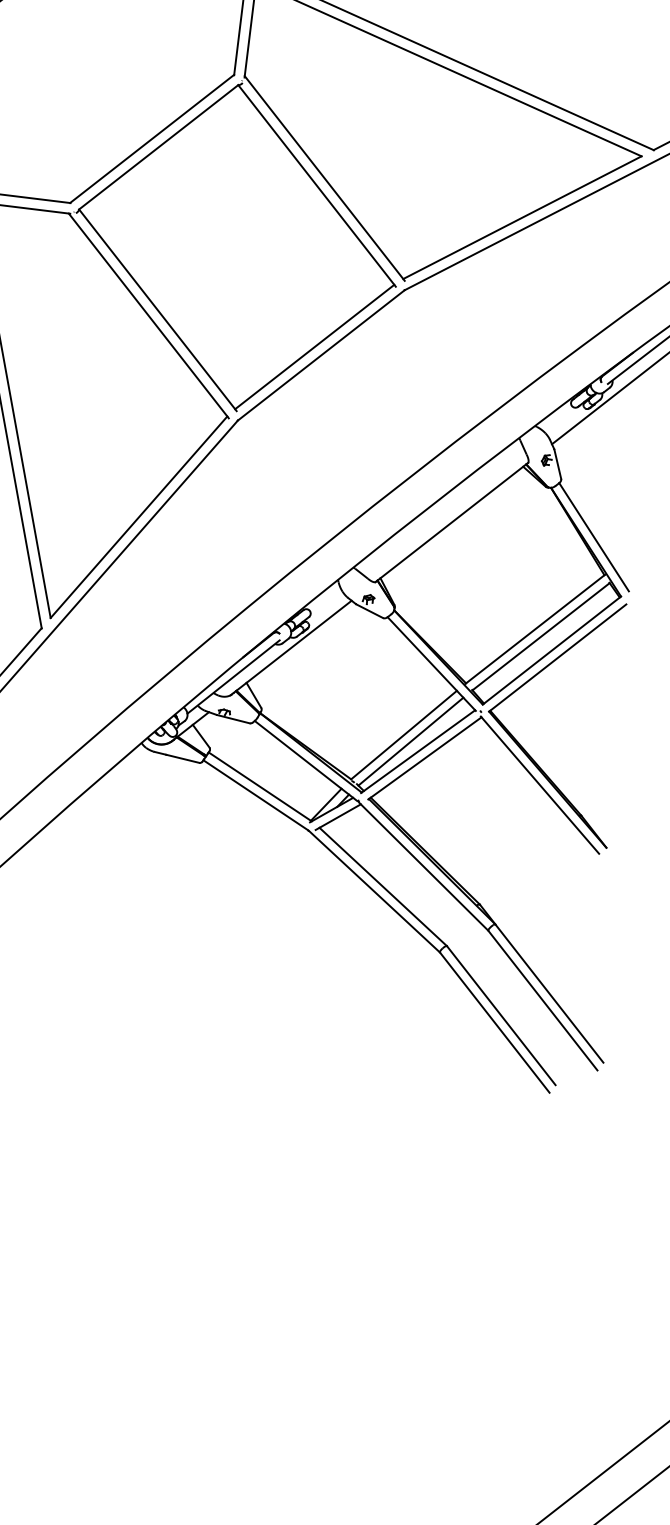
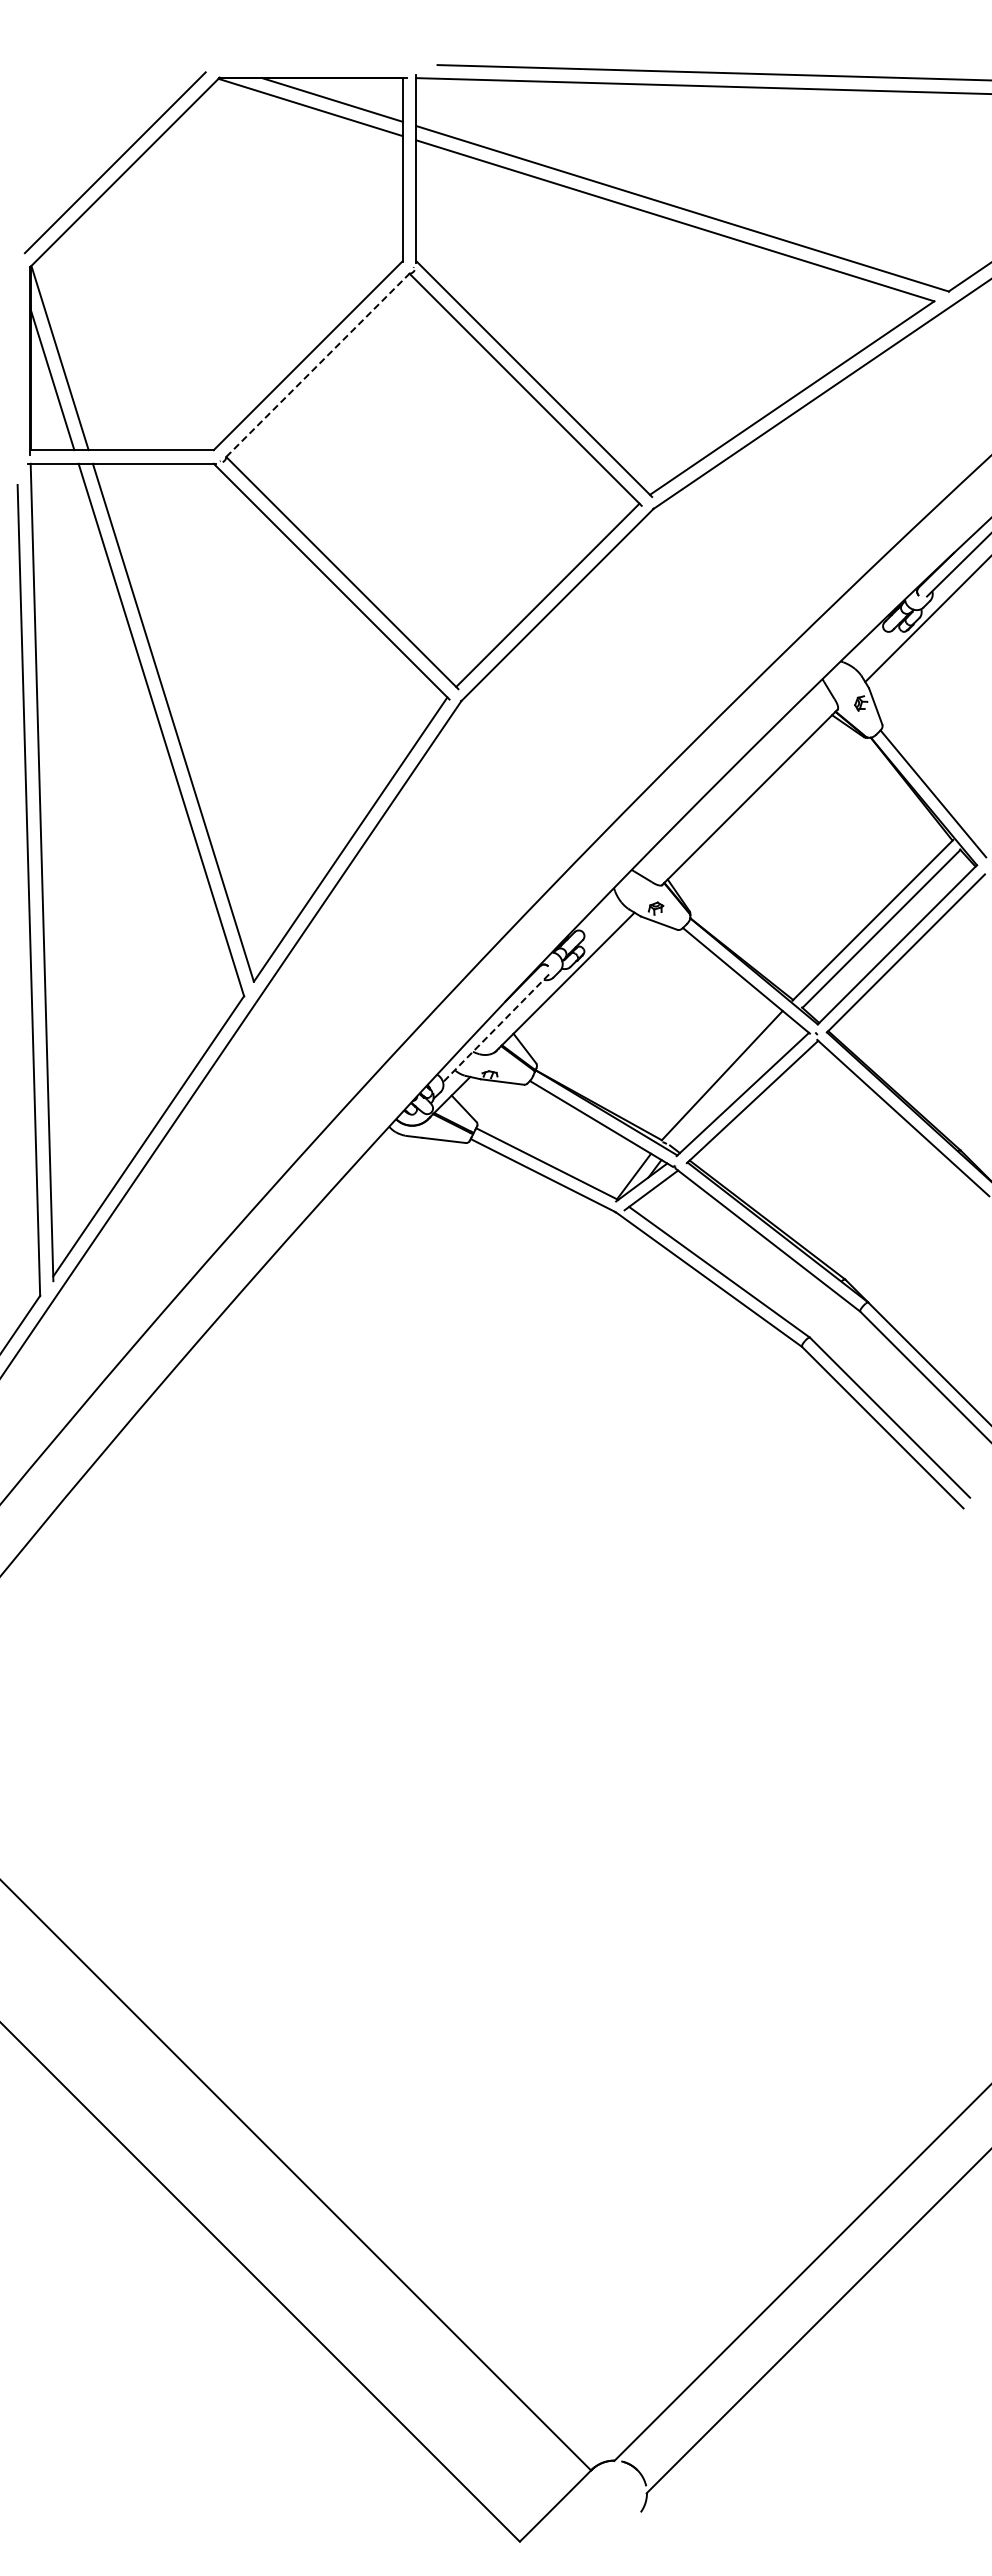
line: (158, 147) -> (317, 365), solid -> dashed
line: (233, 677) -> (496, 1028), solid -> dashed
line: (411, 741) -> (732, 1082), removed

